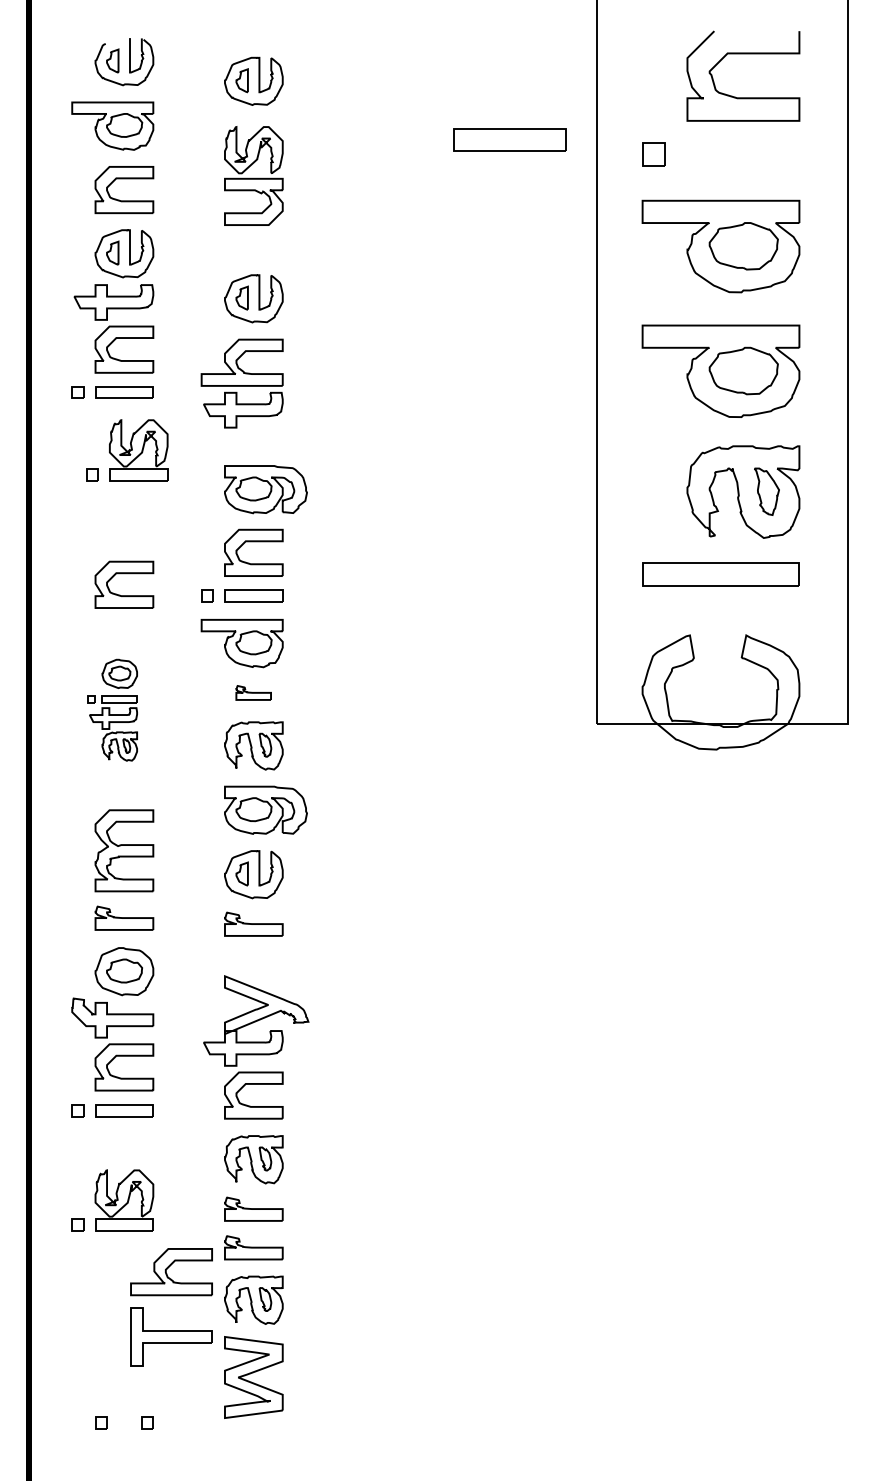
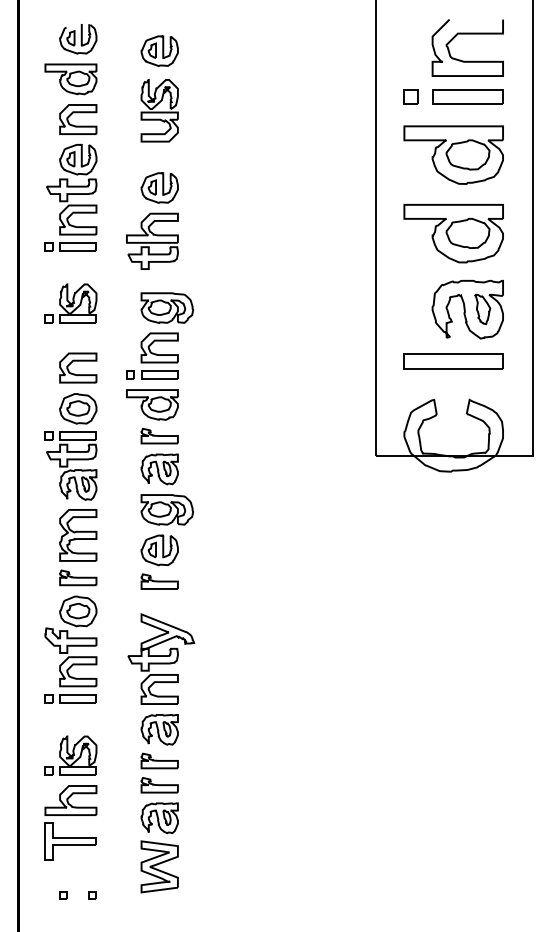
part: (509, 139) -> (467, 96), moved
part: (126, 450) -> (70, 303), moved
part: (253, 692) -> (159, 435), size x1.67
part: (112, 709) -> (70, 446), size x1.67
part: (170, 1295) -> (70, 815), moved

